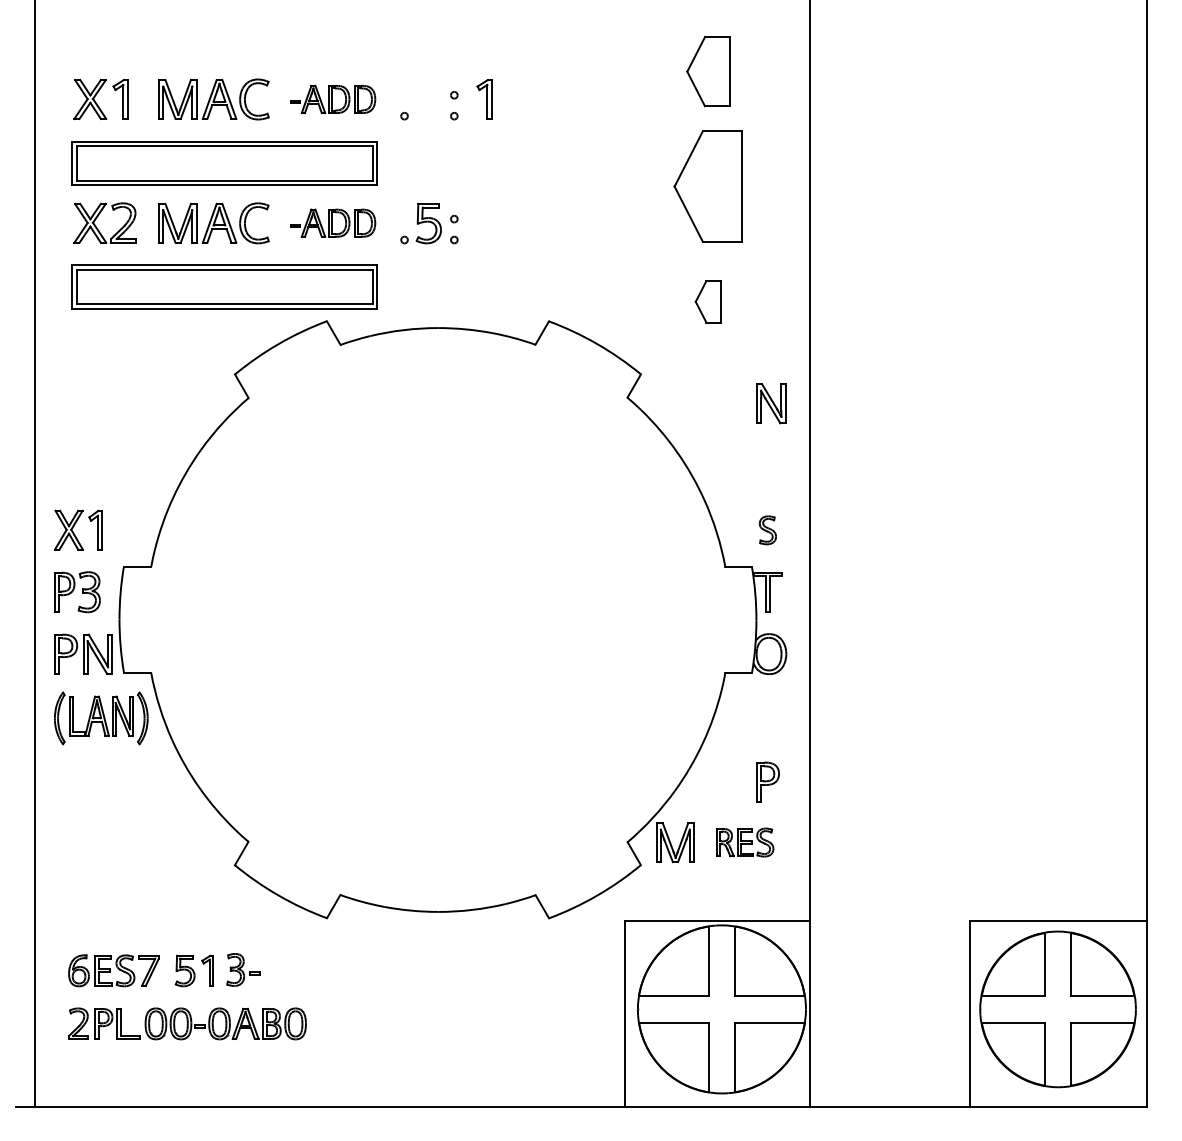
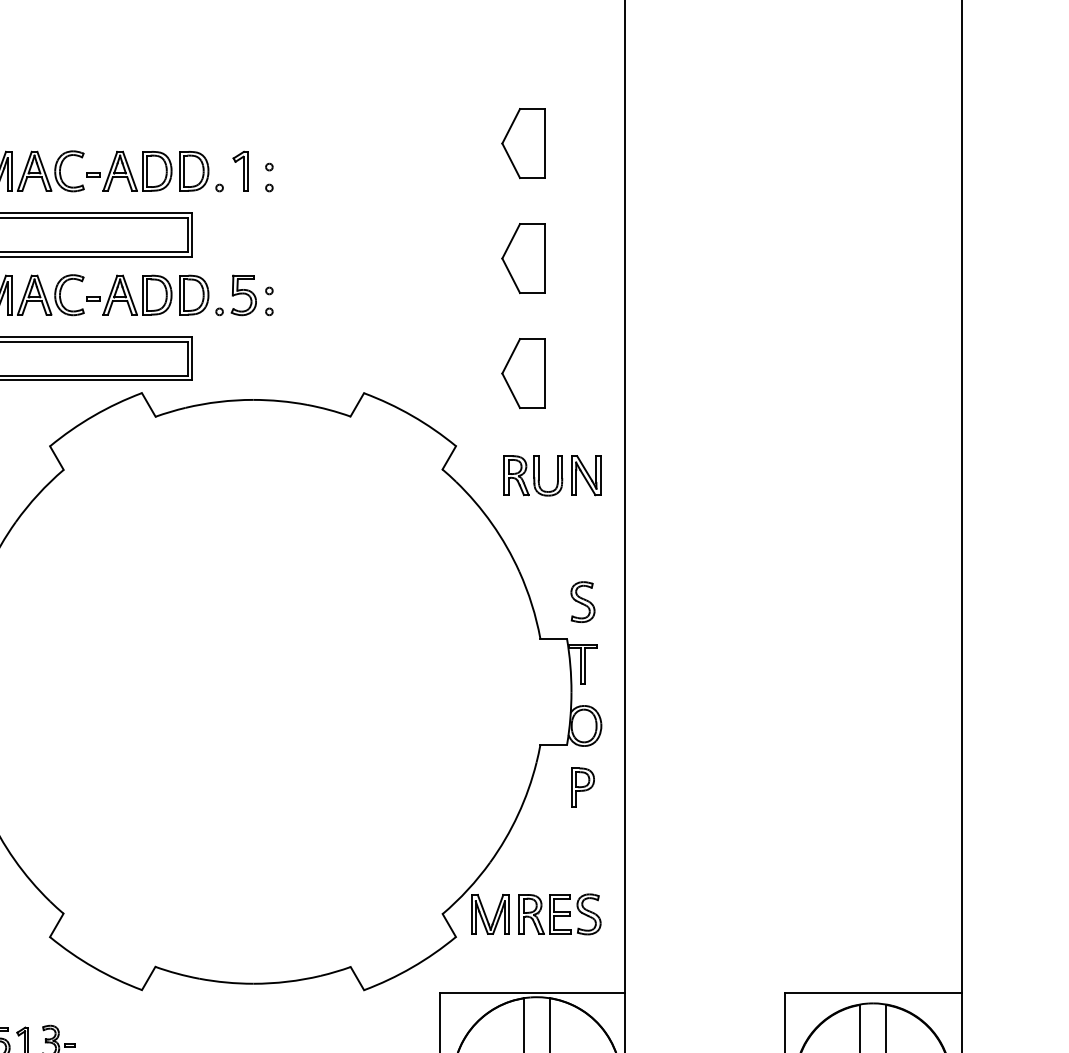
part: (332, 99) -> (147, 171), size x1.43
part: (484, 99) -> (240, 171), moved
part: (708, 186) -> (523, 258), size x0.62
part: (332, 222) -> (147, 294), size x1.43
part: (708, 301) -> (523, 373), size x1.67
part: (718, 403) -> (533, 475), added
part: (767, 530) -> (582, 602), size x1.43
part: (767, 781) -> (582, 787), moved
part: (744, 842) -> (559, 914), size x1.43

